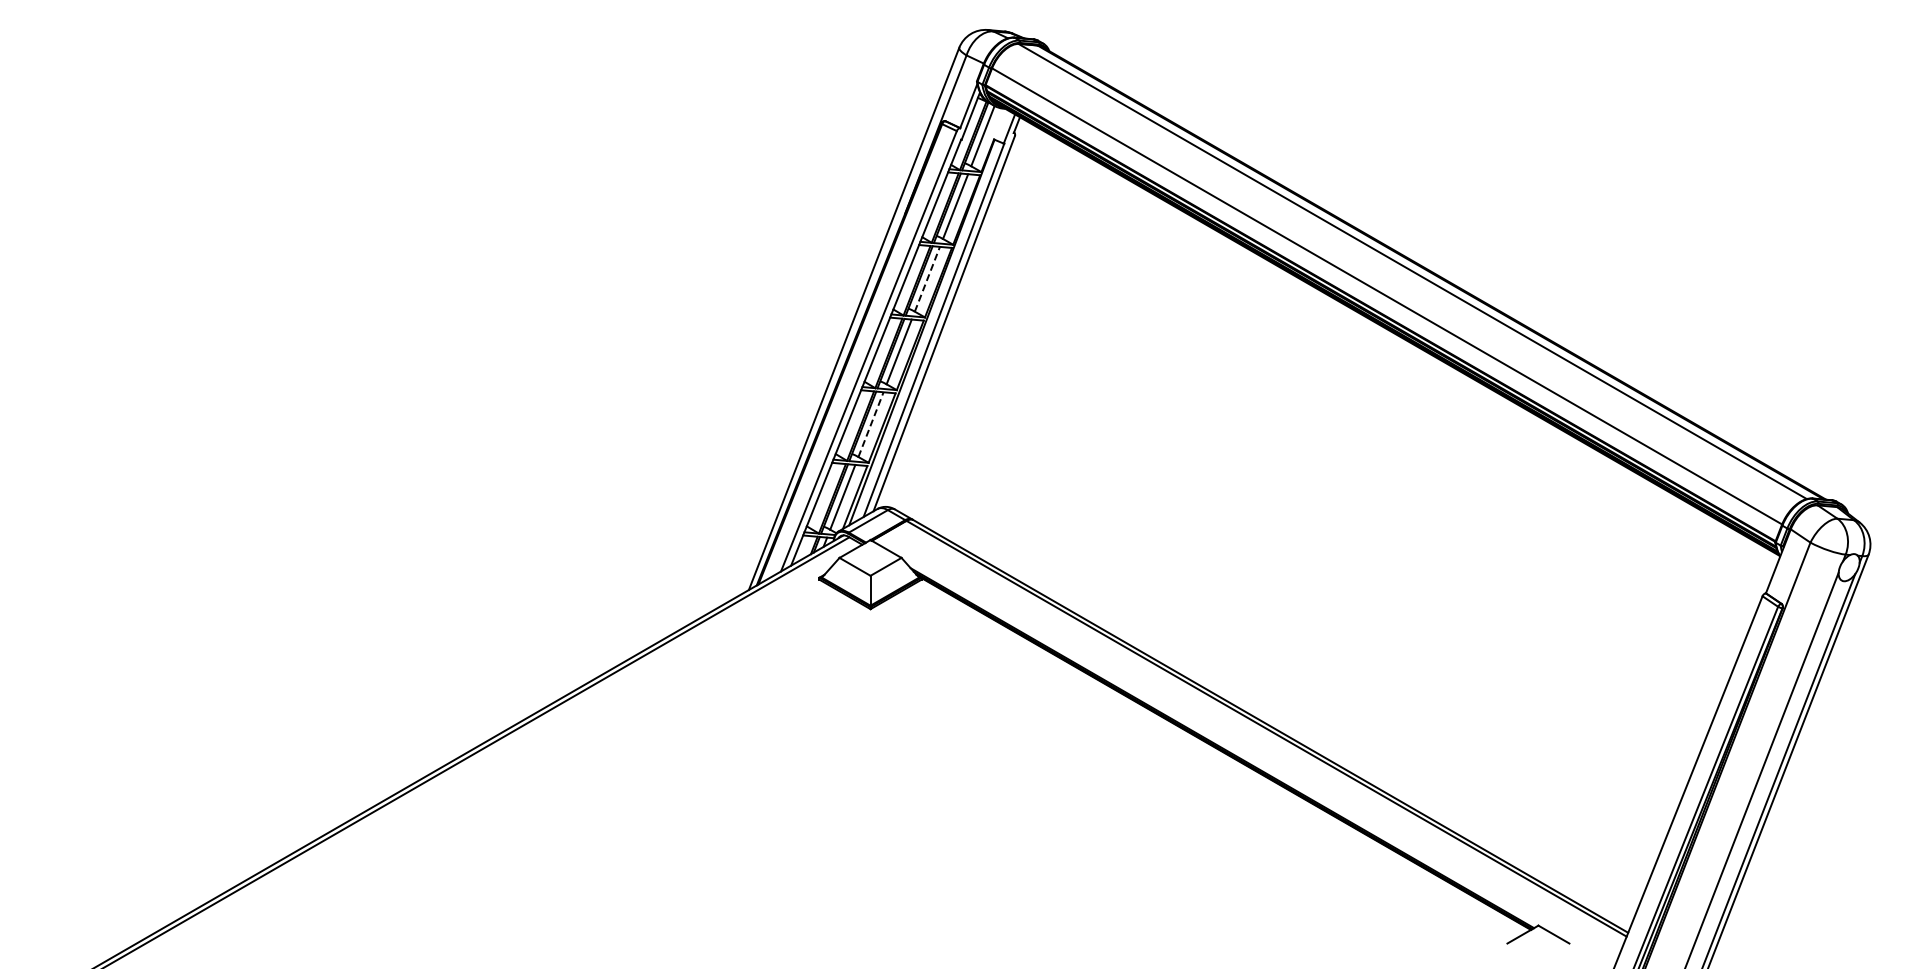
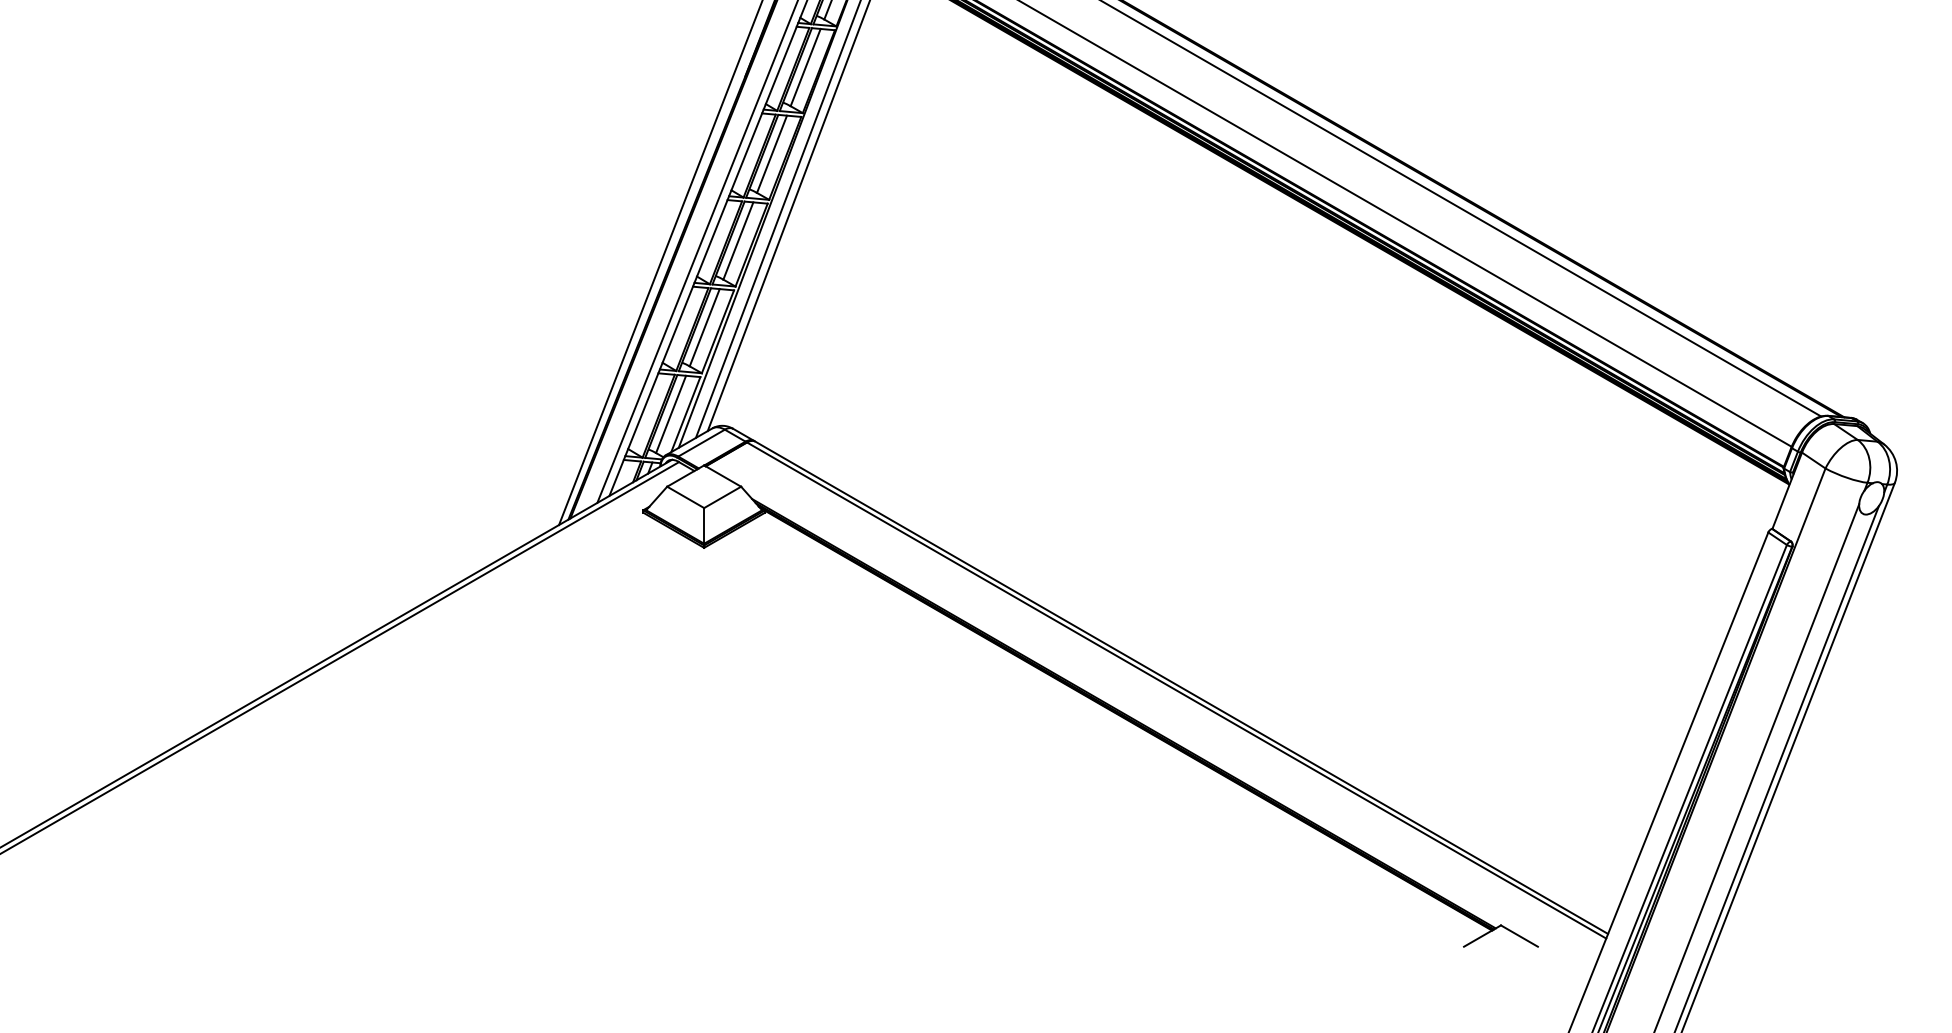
line: (927, 279) -> (772, 154), dashed -> solid
line: (871, 424) -> (705, 327), dashed -> solid

